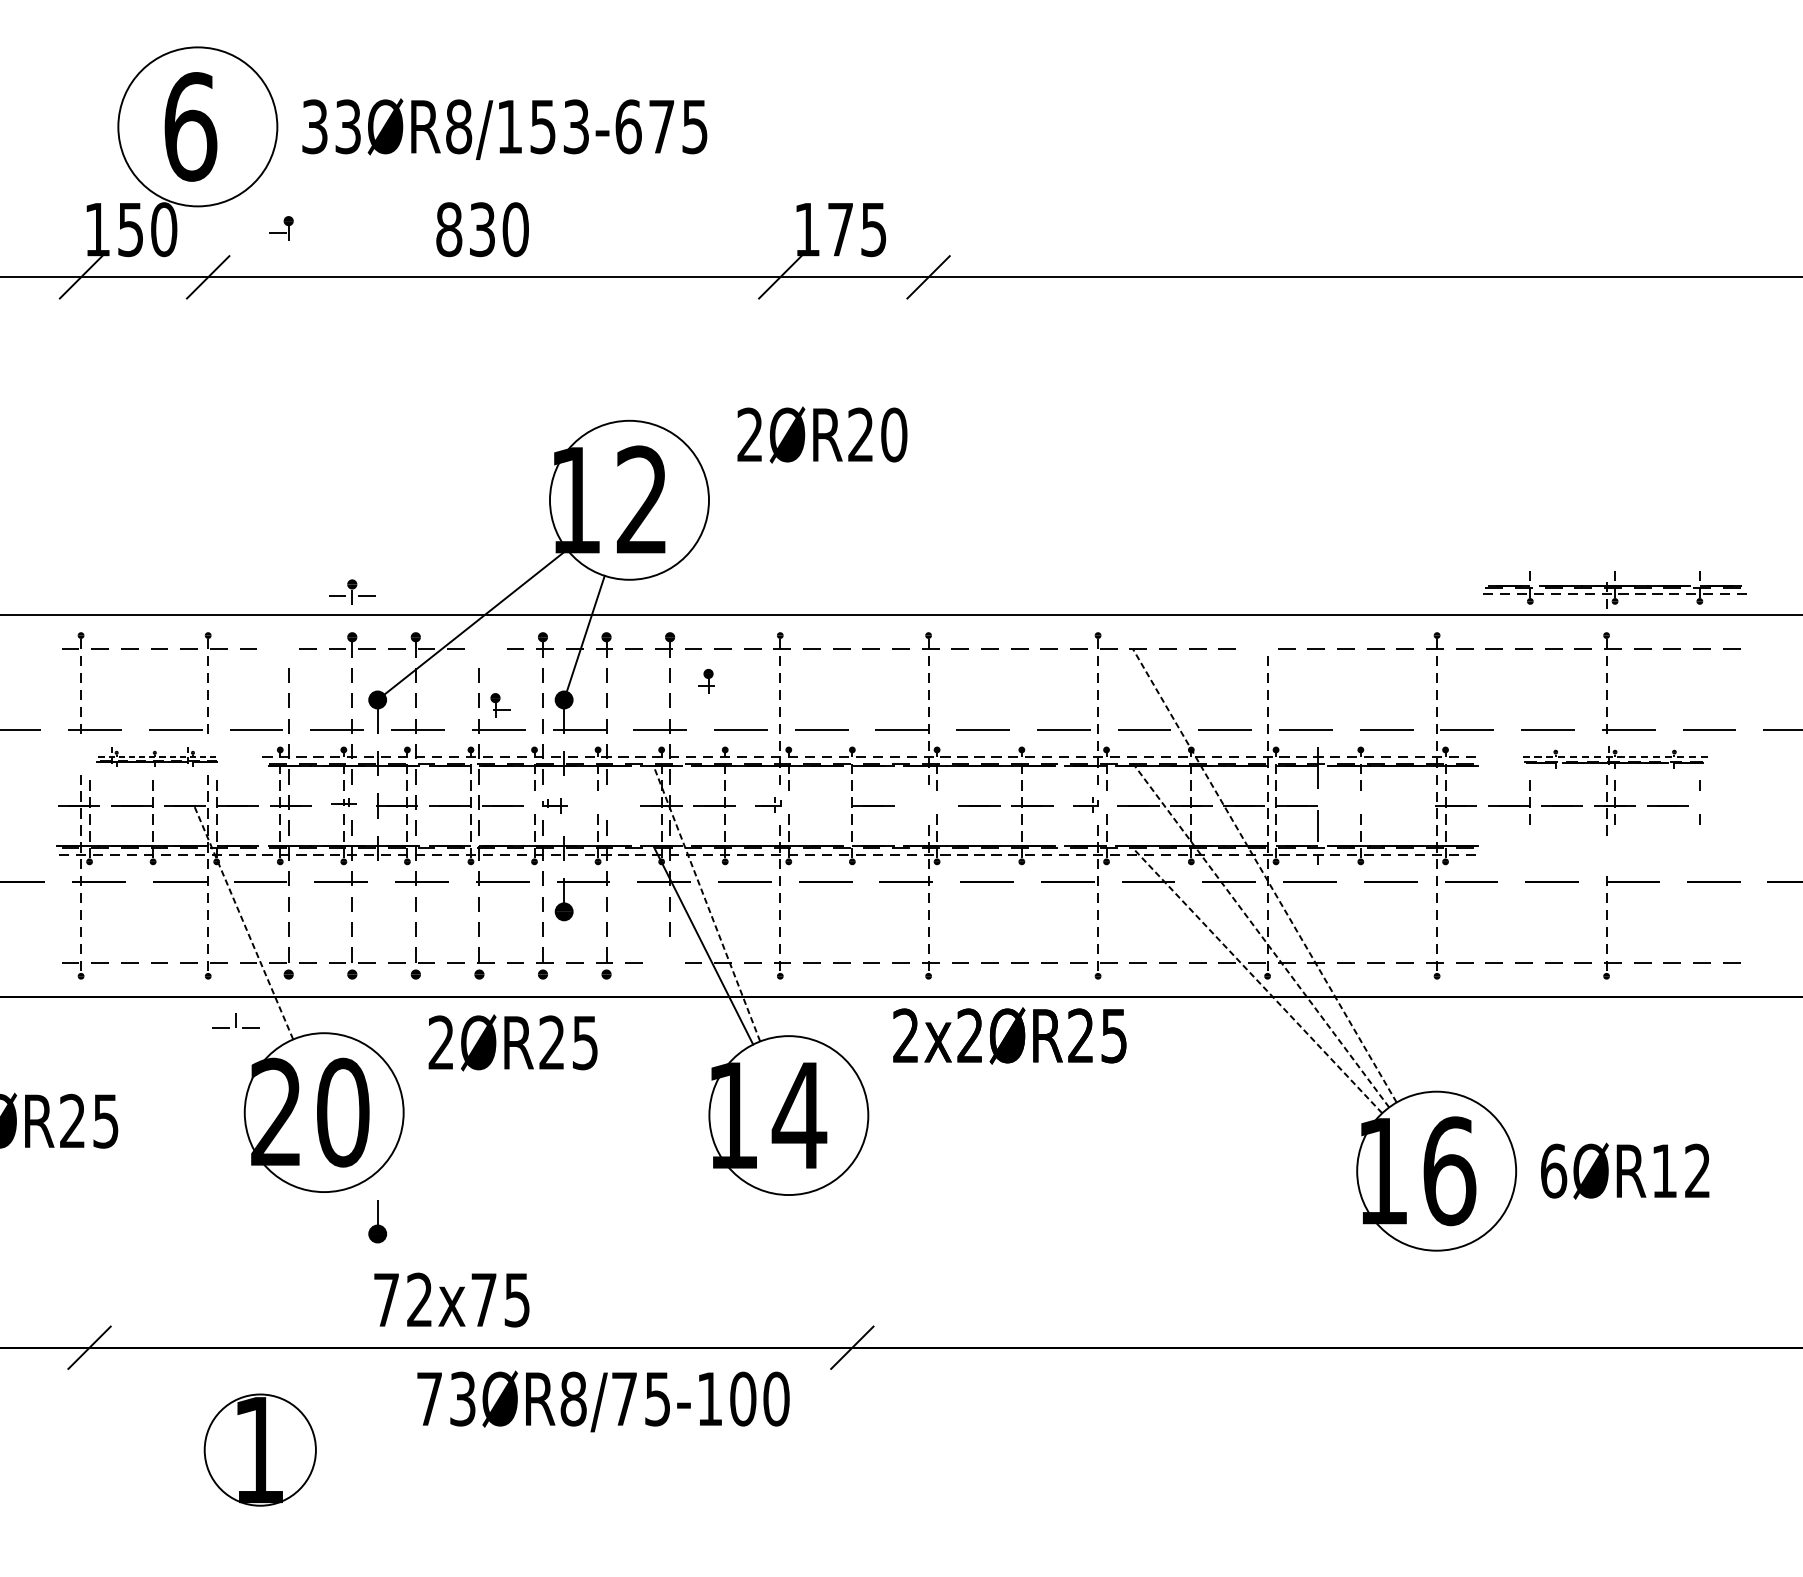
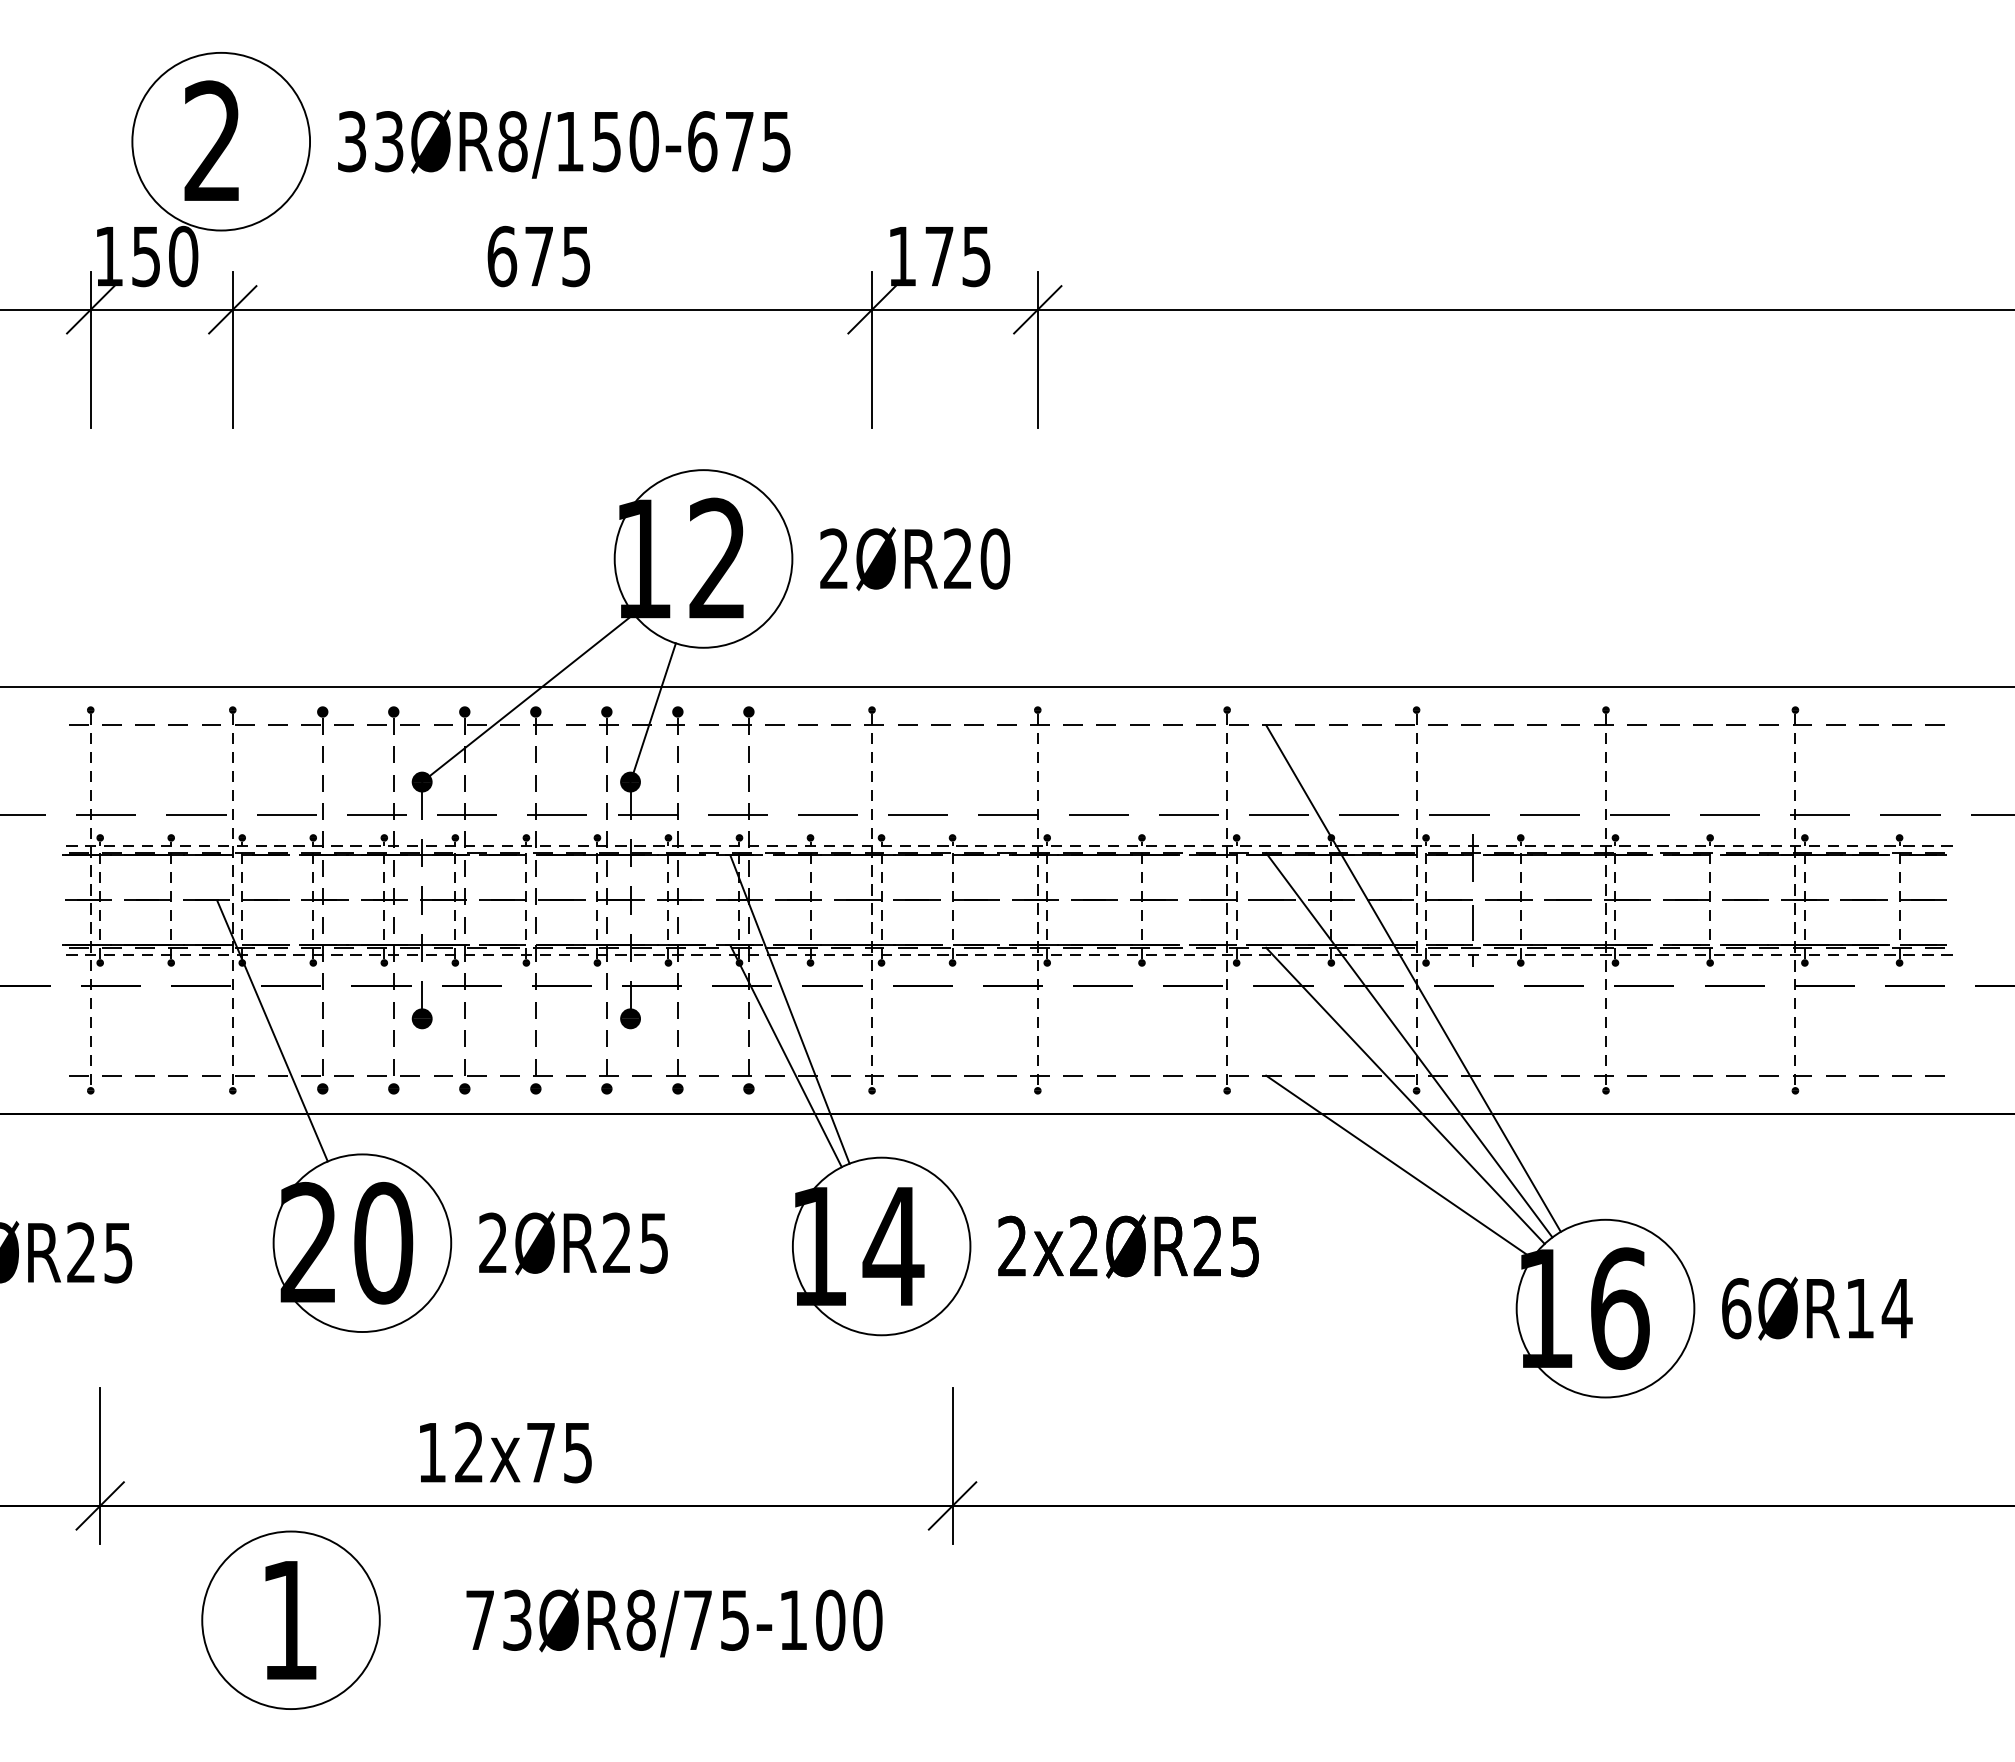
text: (190, 126) -> (213, 141), 6 -> 2
text: (575, 126) -> (643, 141), 33ØR8/153-675 -> 33ØR8/150-675
part: (281, 228) -> (314, 720), moved
text: (482, 229) -> (539, 256), 830 -> 675
line: (80, 312) -> (90, 349), added
line: (207, 312) -> (232, 349), added
line: (780, 312) -> (872, 349), added
line: (928, 312) -> (1037, 349), added
text: (822, 434) -> (915, 558), moved
part: (1614, 590) -> (1804, 950), moved
part: (352, 592) -> (393, 661), removed
part: (1264, 637) -> (1413, 712), added
part: (706, 681) -> (789, 761), removed
part: (500, 705) -> (541, 720), moved
part: (156, 756) -> (175, 845), size x1.67
part: (1614, 756) -> (1804, 845), size x1.43
part: (343, 802) -> (384, 896), size x1.67
part: (608, 802) -> (680, 896), added
part: (1349, 802) -> (1508, 896), added
part: (1720, 802) -> (1922, 896), added
part: (555, 805) -> (620, 900), size x1.67
part: (768, 805) -> (858, 899), size x1.67
line: (820, 805) -> (916, 899), added
part: (926, 805) -> (1035, 899), added
part: (1085, 805) -> (1213, 899), size x1.67
line: (1402, 805) -> (1567, 899), added
line: (1264, 875) -> (1413, 978), dashed -> solid
line: (706, 903) -> (789, 1009), dashed -> solid
line: (243, 922) -> (272, 1030), dashed -> solid
line: (1261, 935) -> (1409, 1045), dashed -> solid
part: (665, 963) -> (743, 1076), added
line: (1257, 980) -> (1405, 1095), dashed -> solid
part: (235, 1020) -> (263, 1140), removed
text: (1009, 1035) -> (1128, 1246), moved
text: (513, 1043) -> (573, 1243), moved
line: (1252, 1043) -> (1399, 1166), added
text: (1697, 1171) -> (1896, 1308), 6ØR12 -> 6ØR14
part: (377, 1222) -> (421, 1005), moved
text: (386, 1299) -> (431, 1452), 72x75 -> 12x75
line: (89, 1311) -> (100, 1465), added
line: (852, 1311) -> (952, 1465), added
text: (603, 1401) -> (674, 1622), moved
circle: (259, 1450) -> (290, 1620), size x1.43

